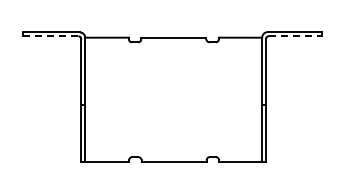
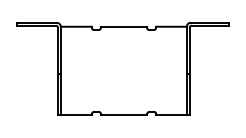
line: (50, 36) -> (36, 25), dashed -> solid
line: (295, 36) -> (210, 25), dashed -> solid

